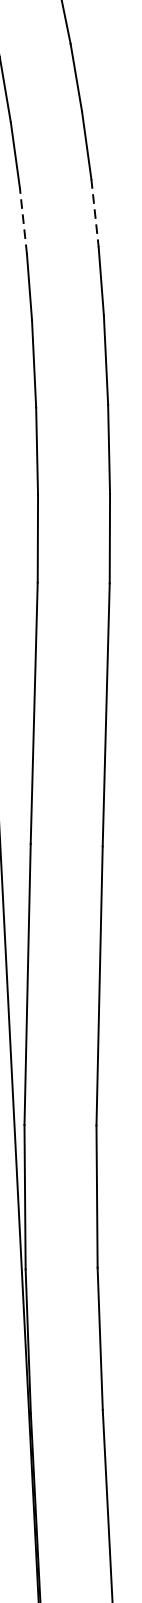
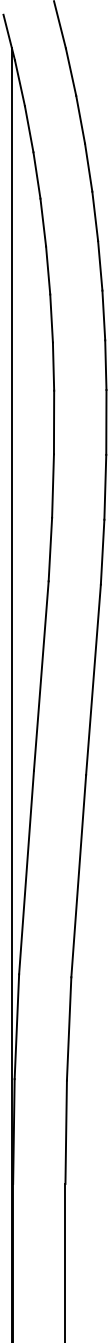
line: (94, 213) -> (103, 315), dashed -> solid
line: (23, 221) -> (51, 318), dashed -> solid

